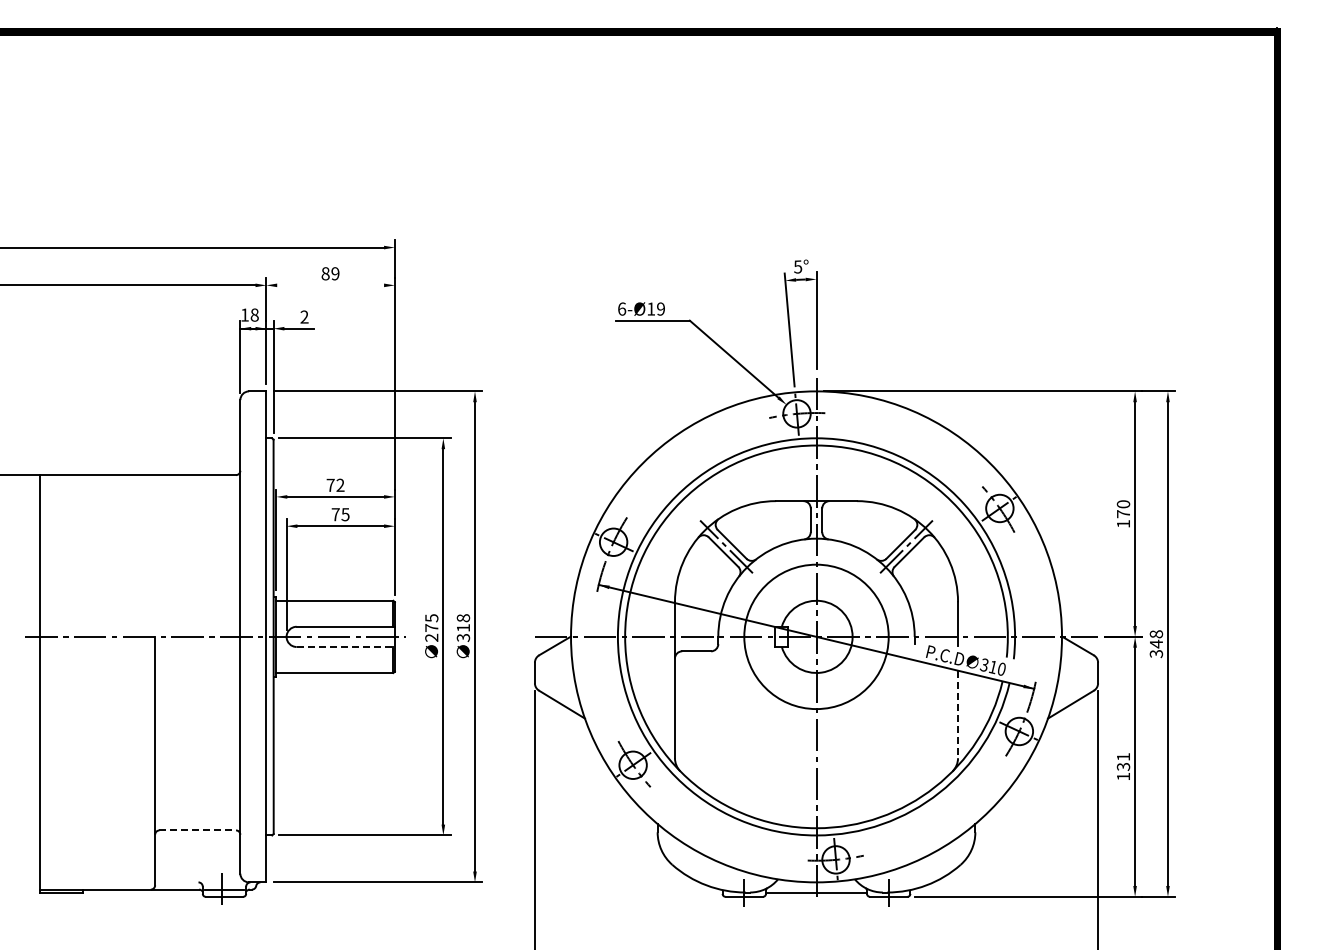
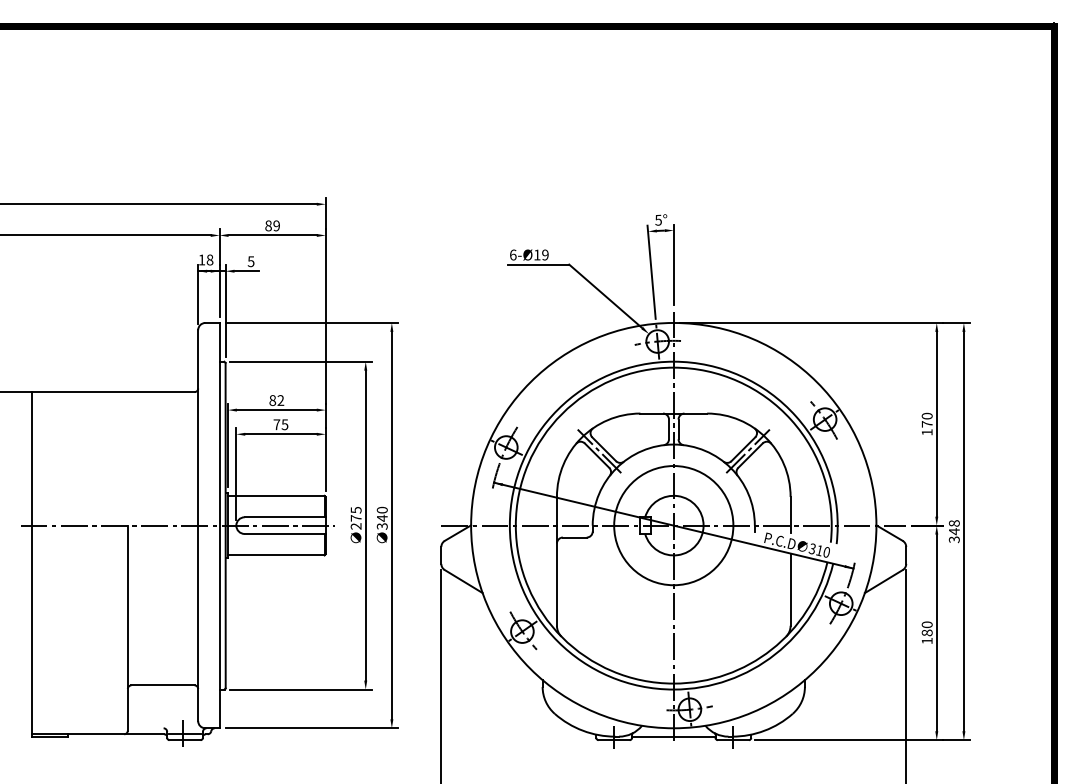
line: (330, 285) -> (272, 235), added
text: (304, 316) -> (251, 261), 2 -> 5
text: (330, 484) -> (272, 399), 72 -> 82
text: (463, 623) -> (382, 514), 318 -> 340
line: (346, 646) -> (285, 533), dashed -> solid
line: (958, 714) -> (790, 589), dashed -> solid
text: (1123, 761) -> (927, 628), 131 -> 180
line: (198, 830) -> (163, 685), dashed -> solid

